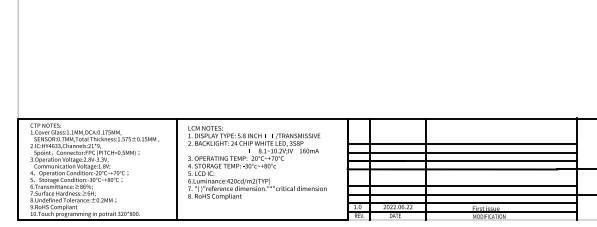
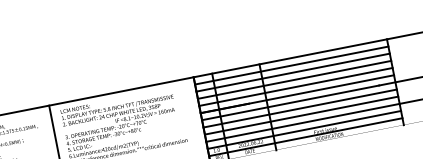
line: (461, 127) -> (291, 65), added
line: (461, 135) -> (292, 72), added
line: (461, 178) -> (299, 109), added

